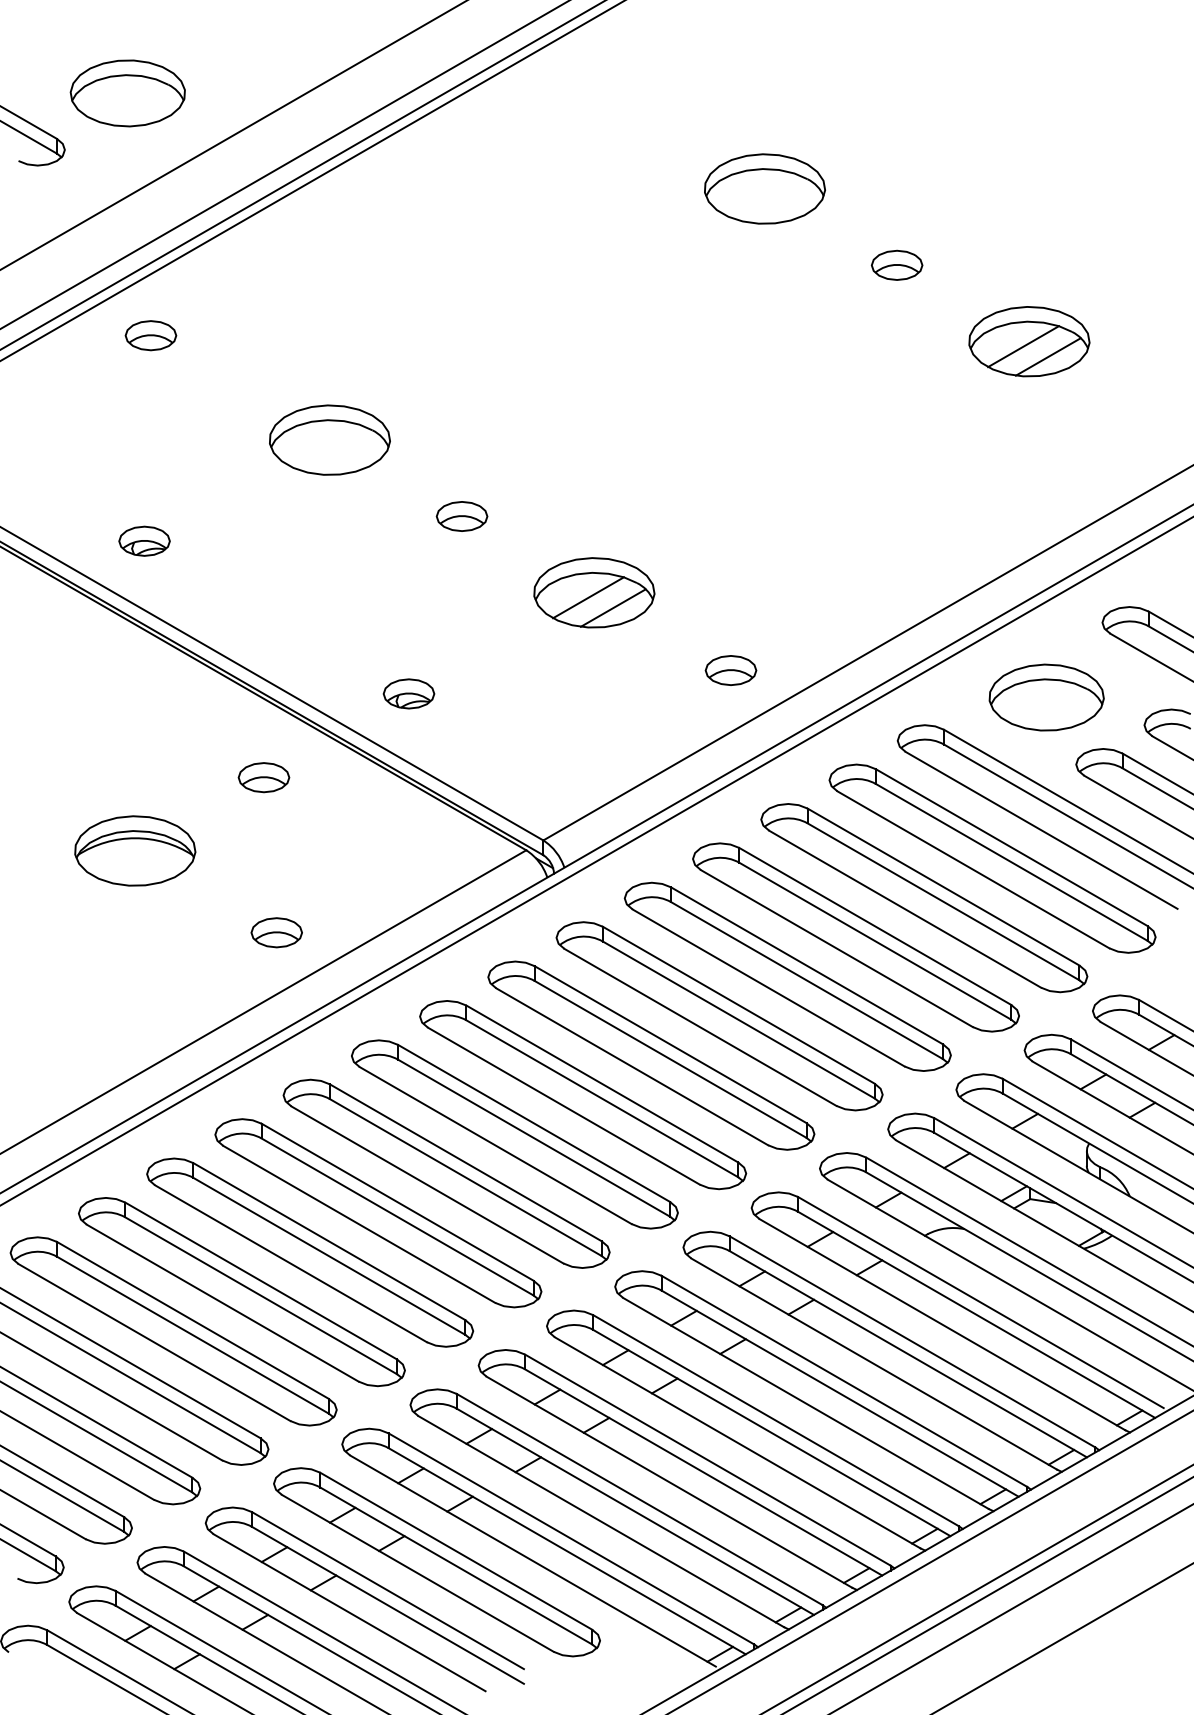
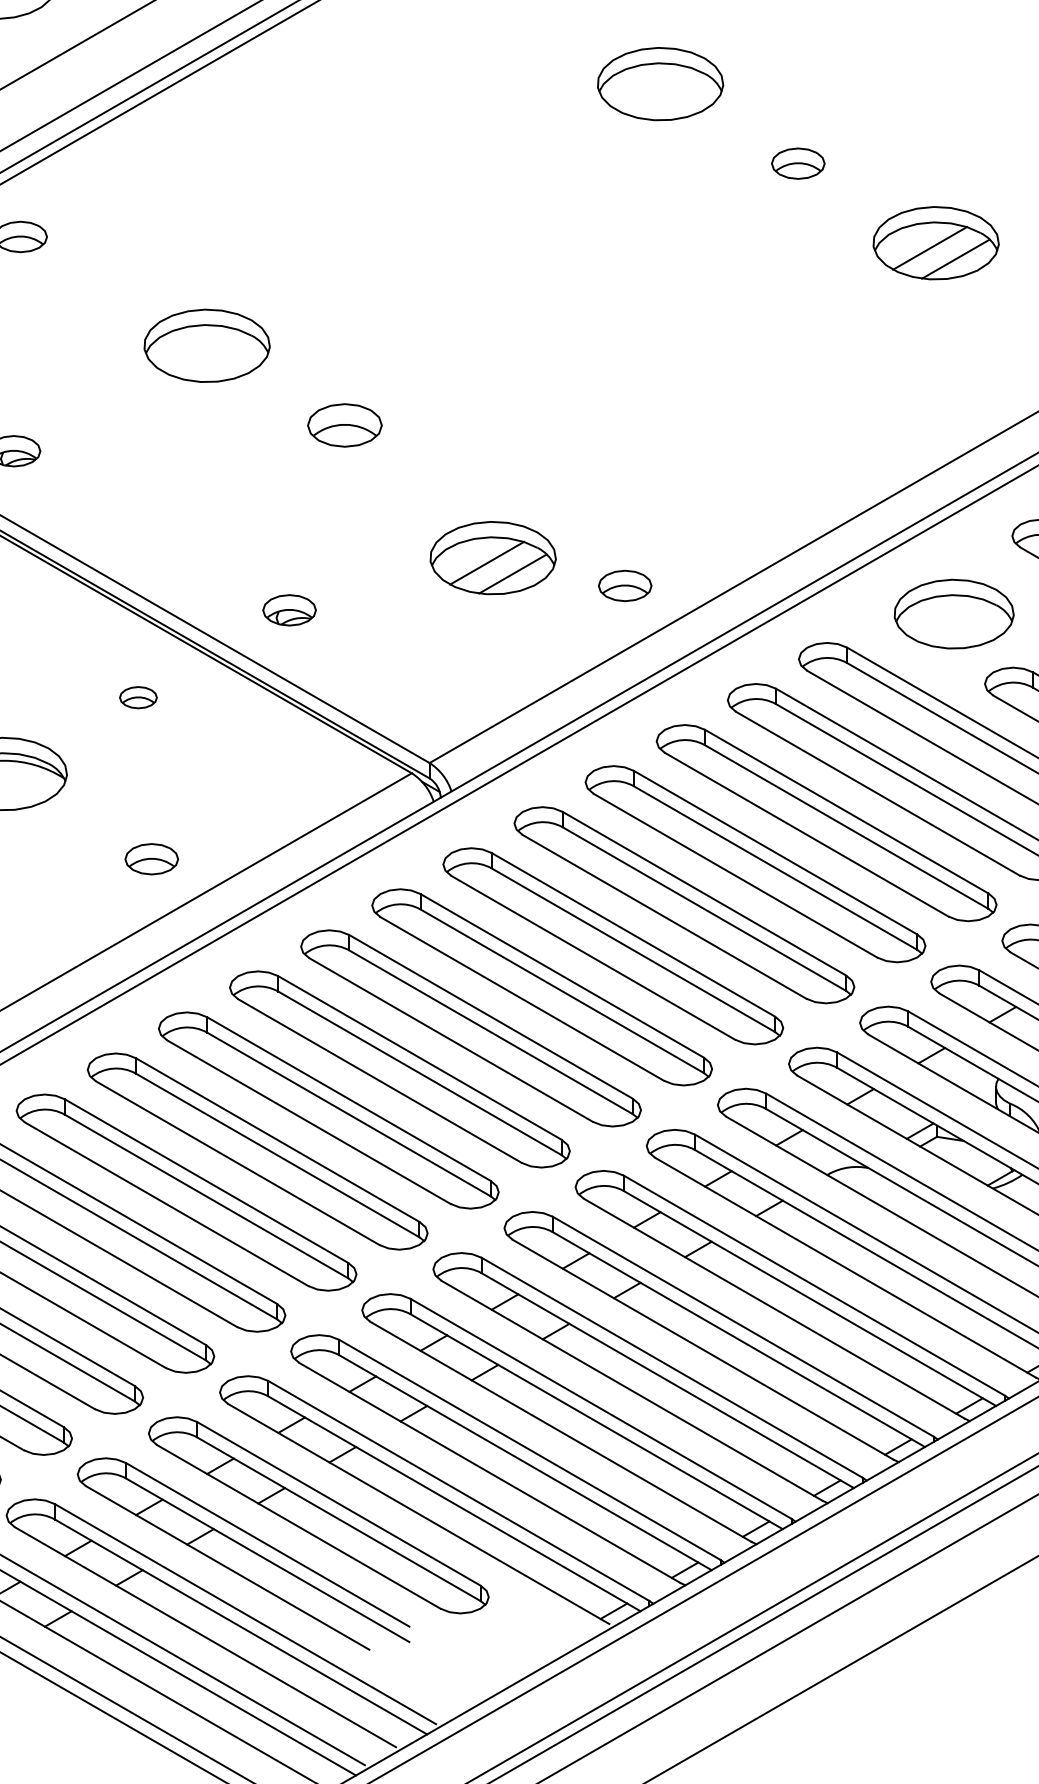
part: (461, 516) -> (344, 425), size x1.4
part: (594, 592) -> (493, 557), moved
part: (263, 777) -> (137, 697), size x0.7

